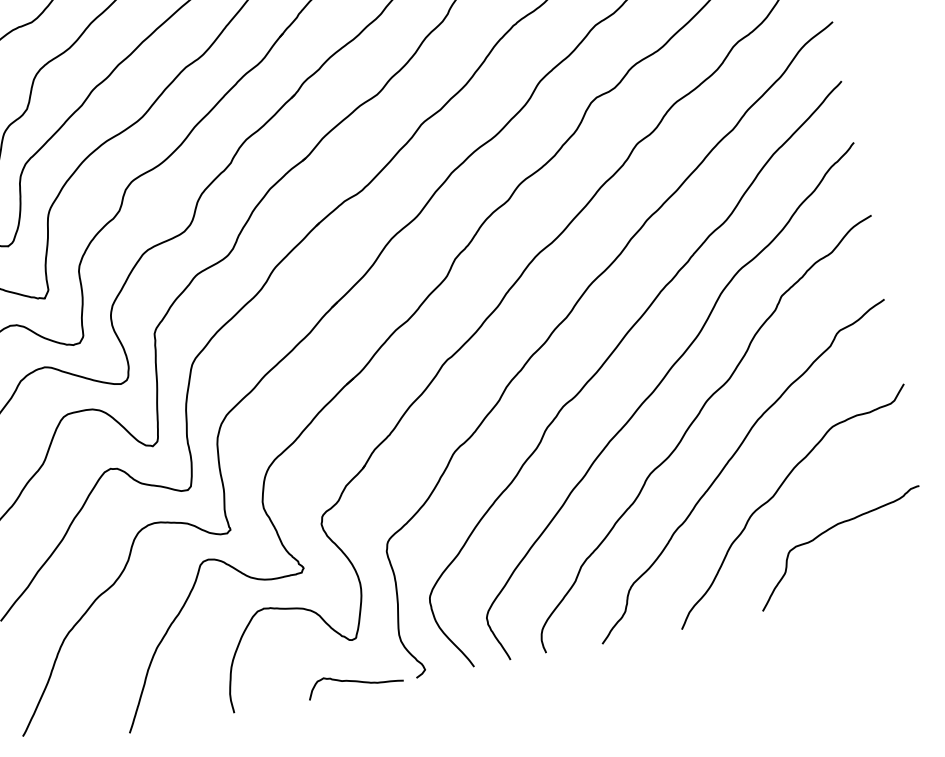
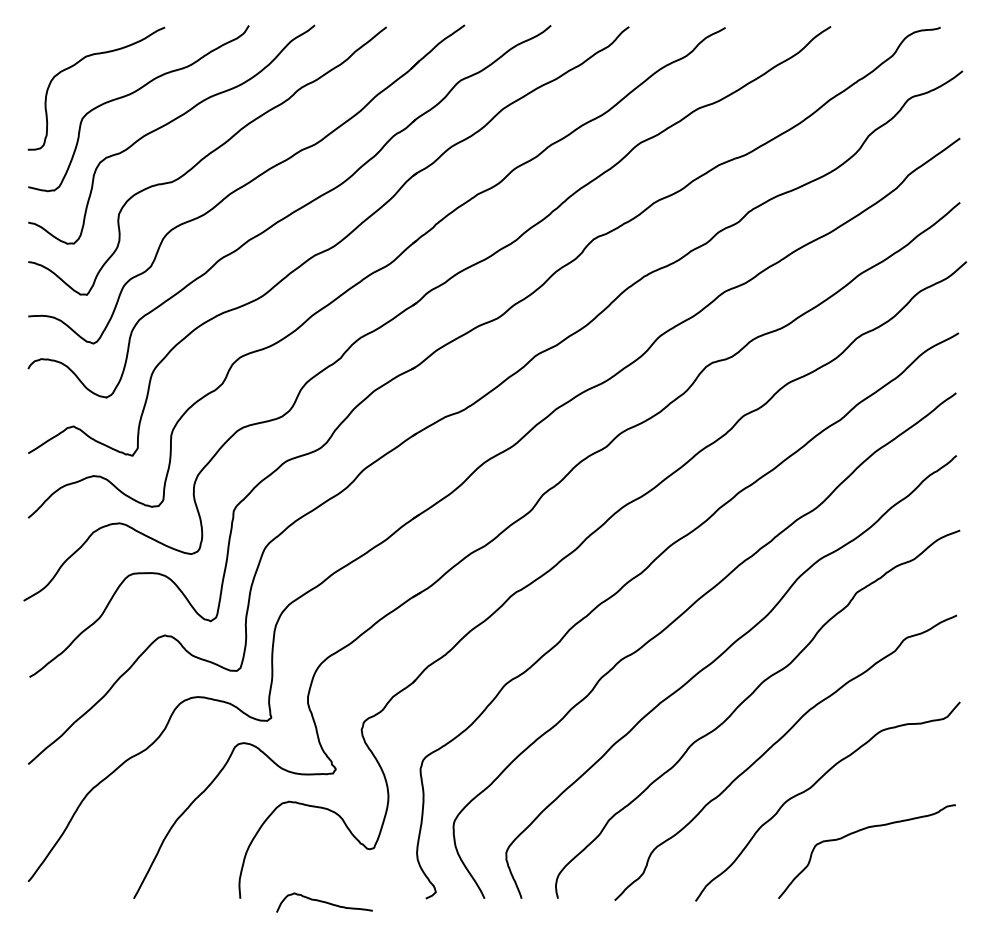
curve: (354, 681) -> (324, 902), moved

